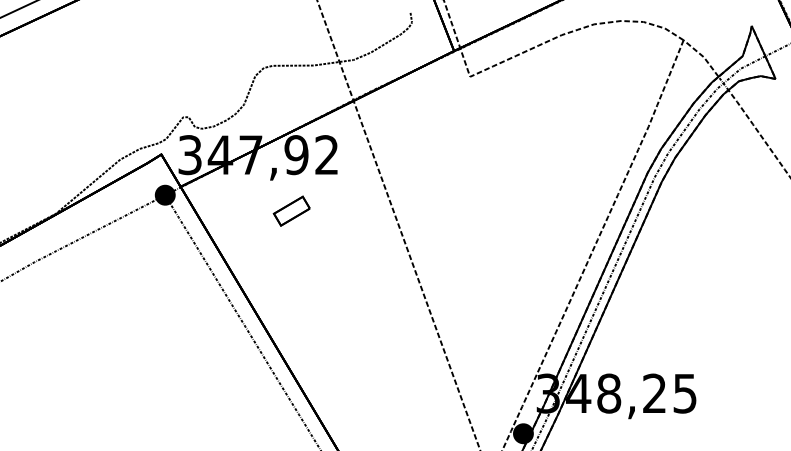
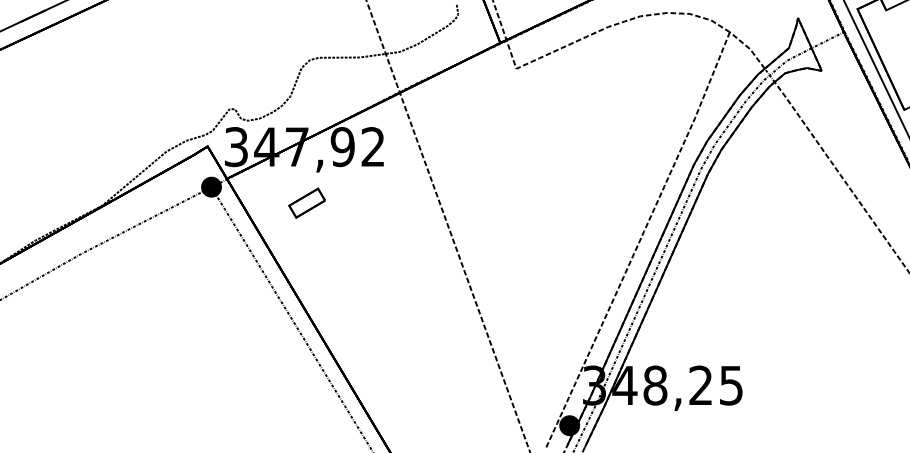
part: (291, 210) -> (306, 202), moved

